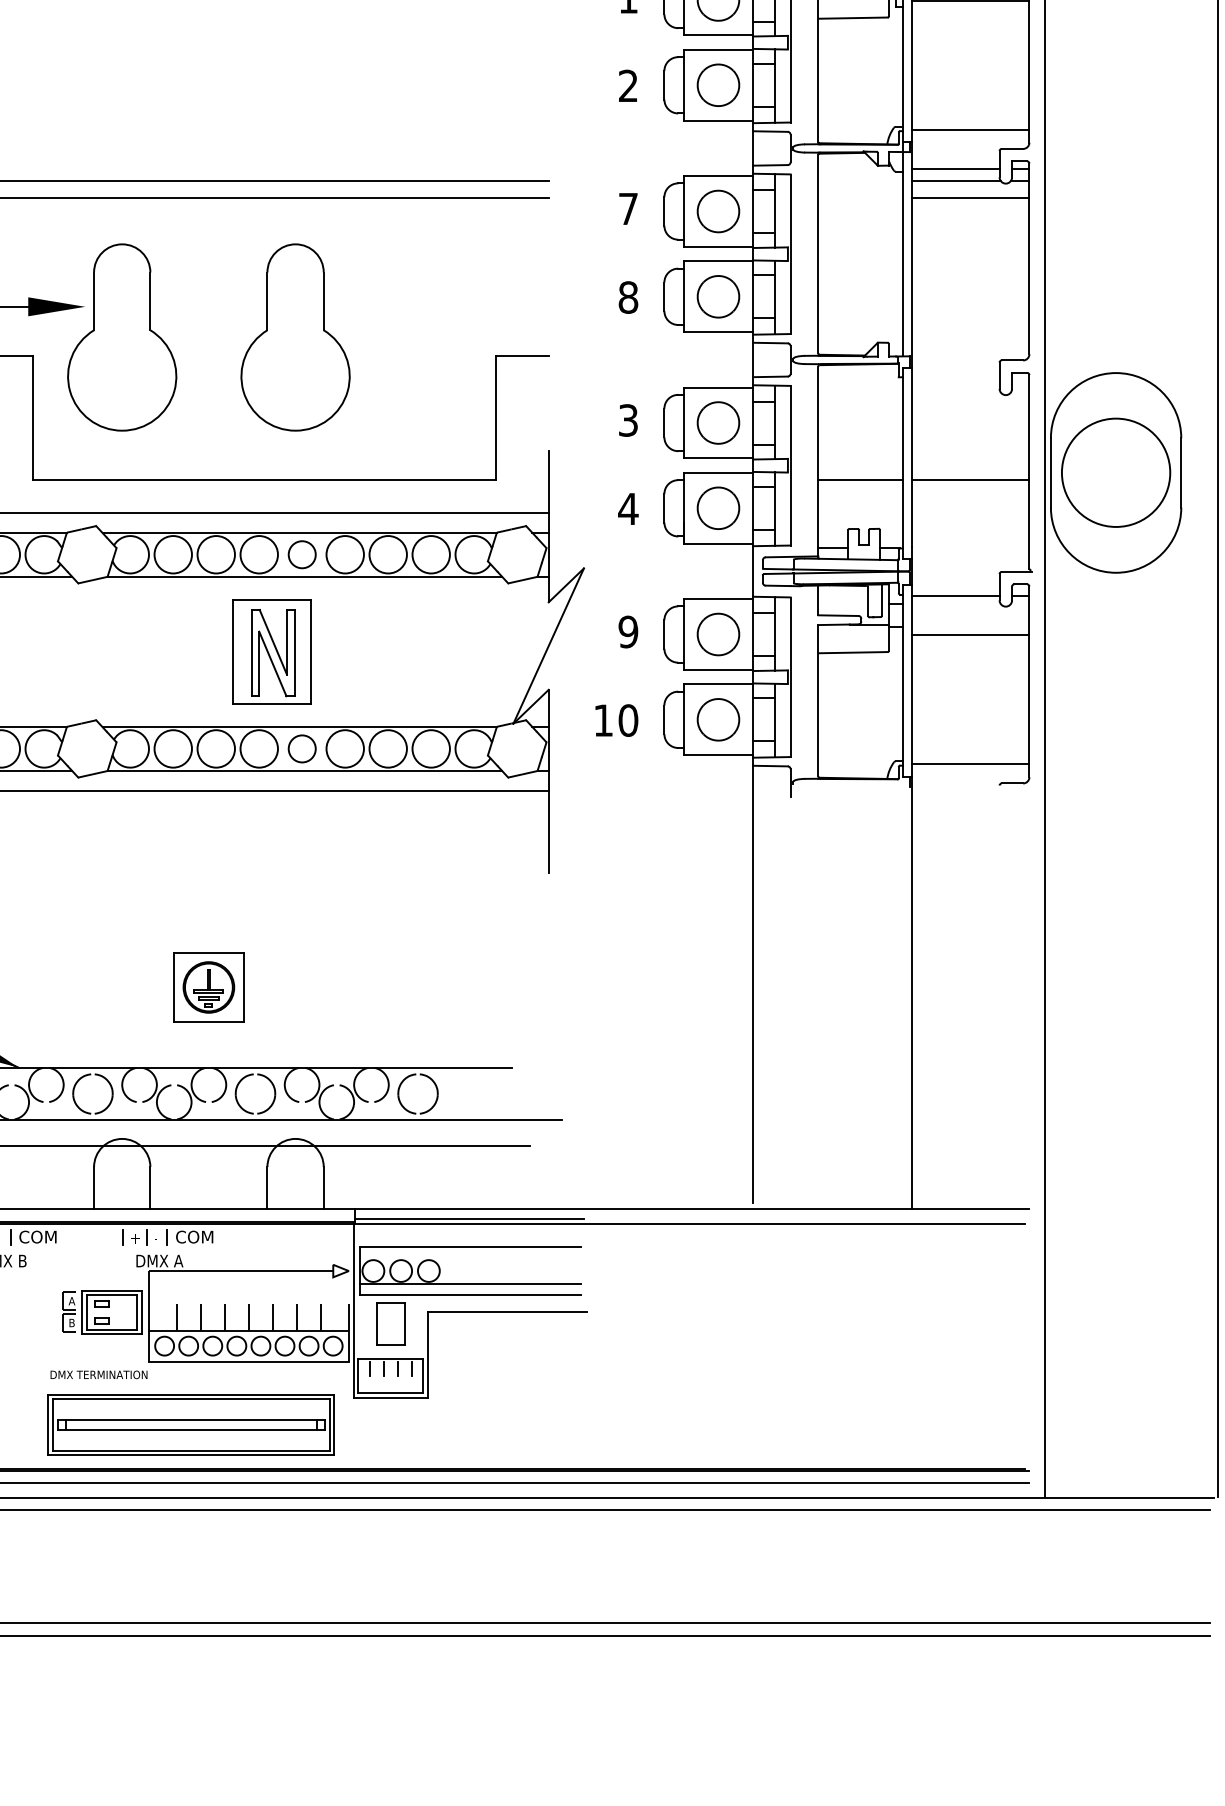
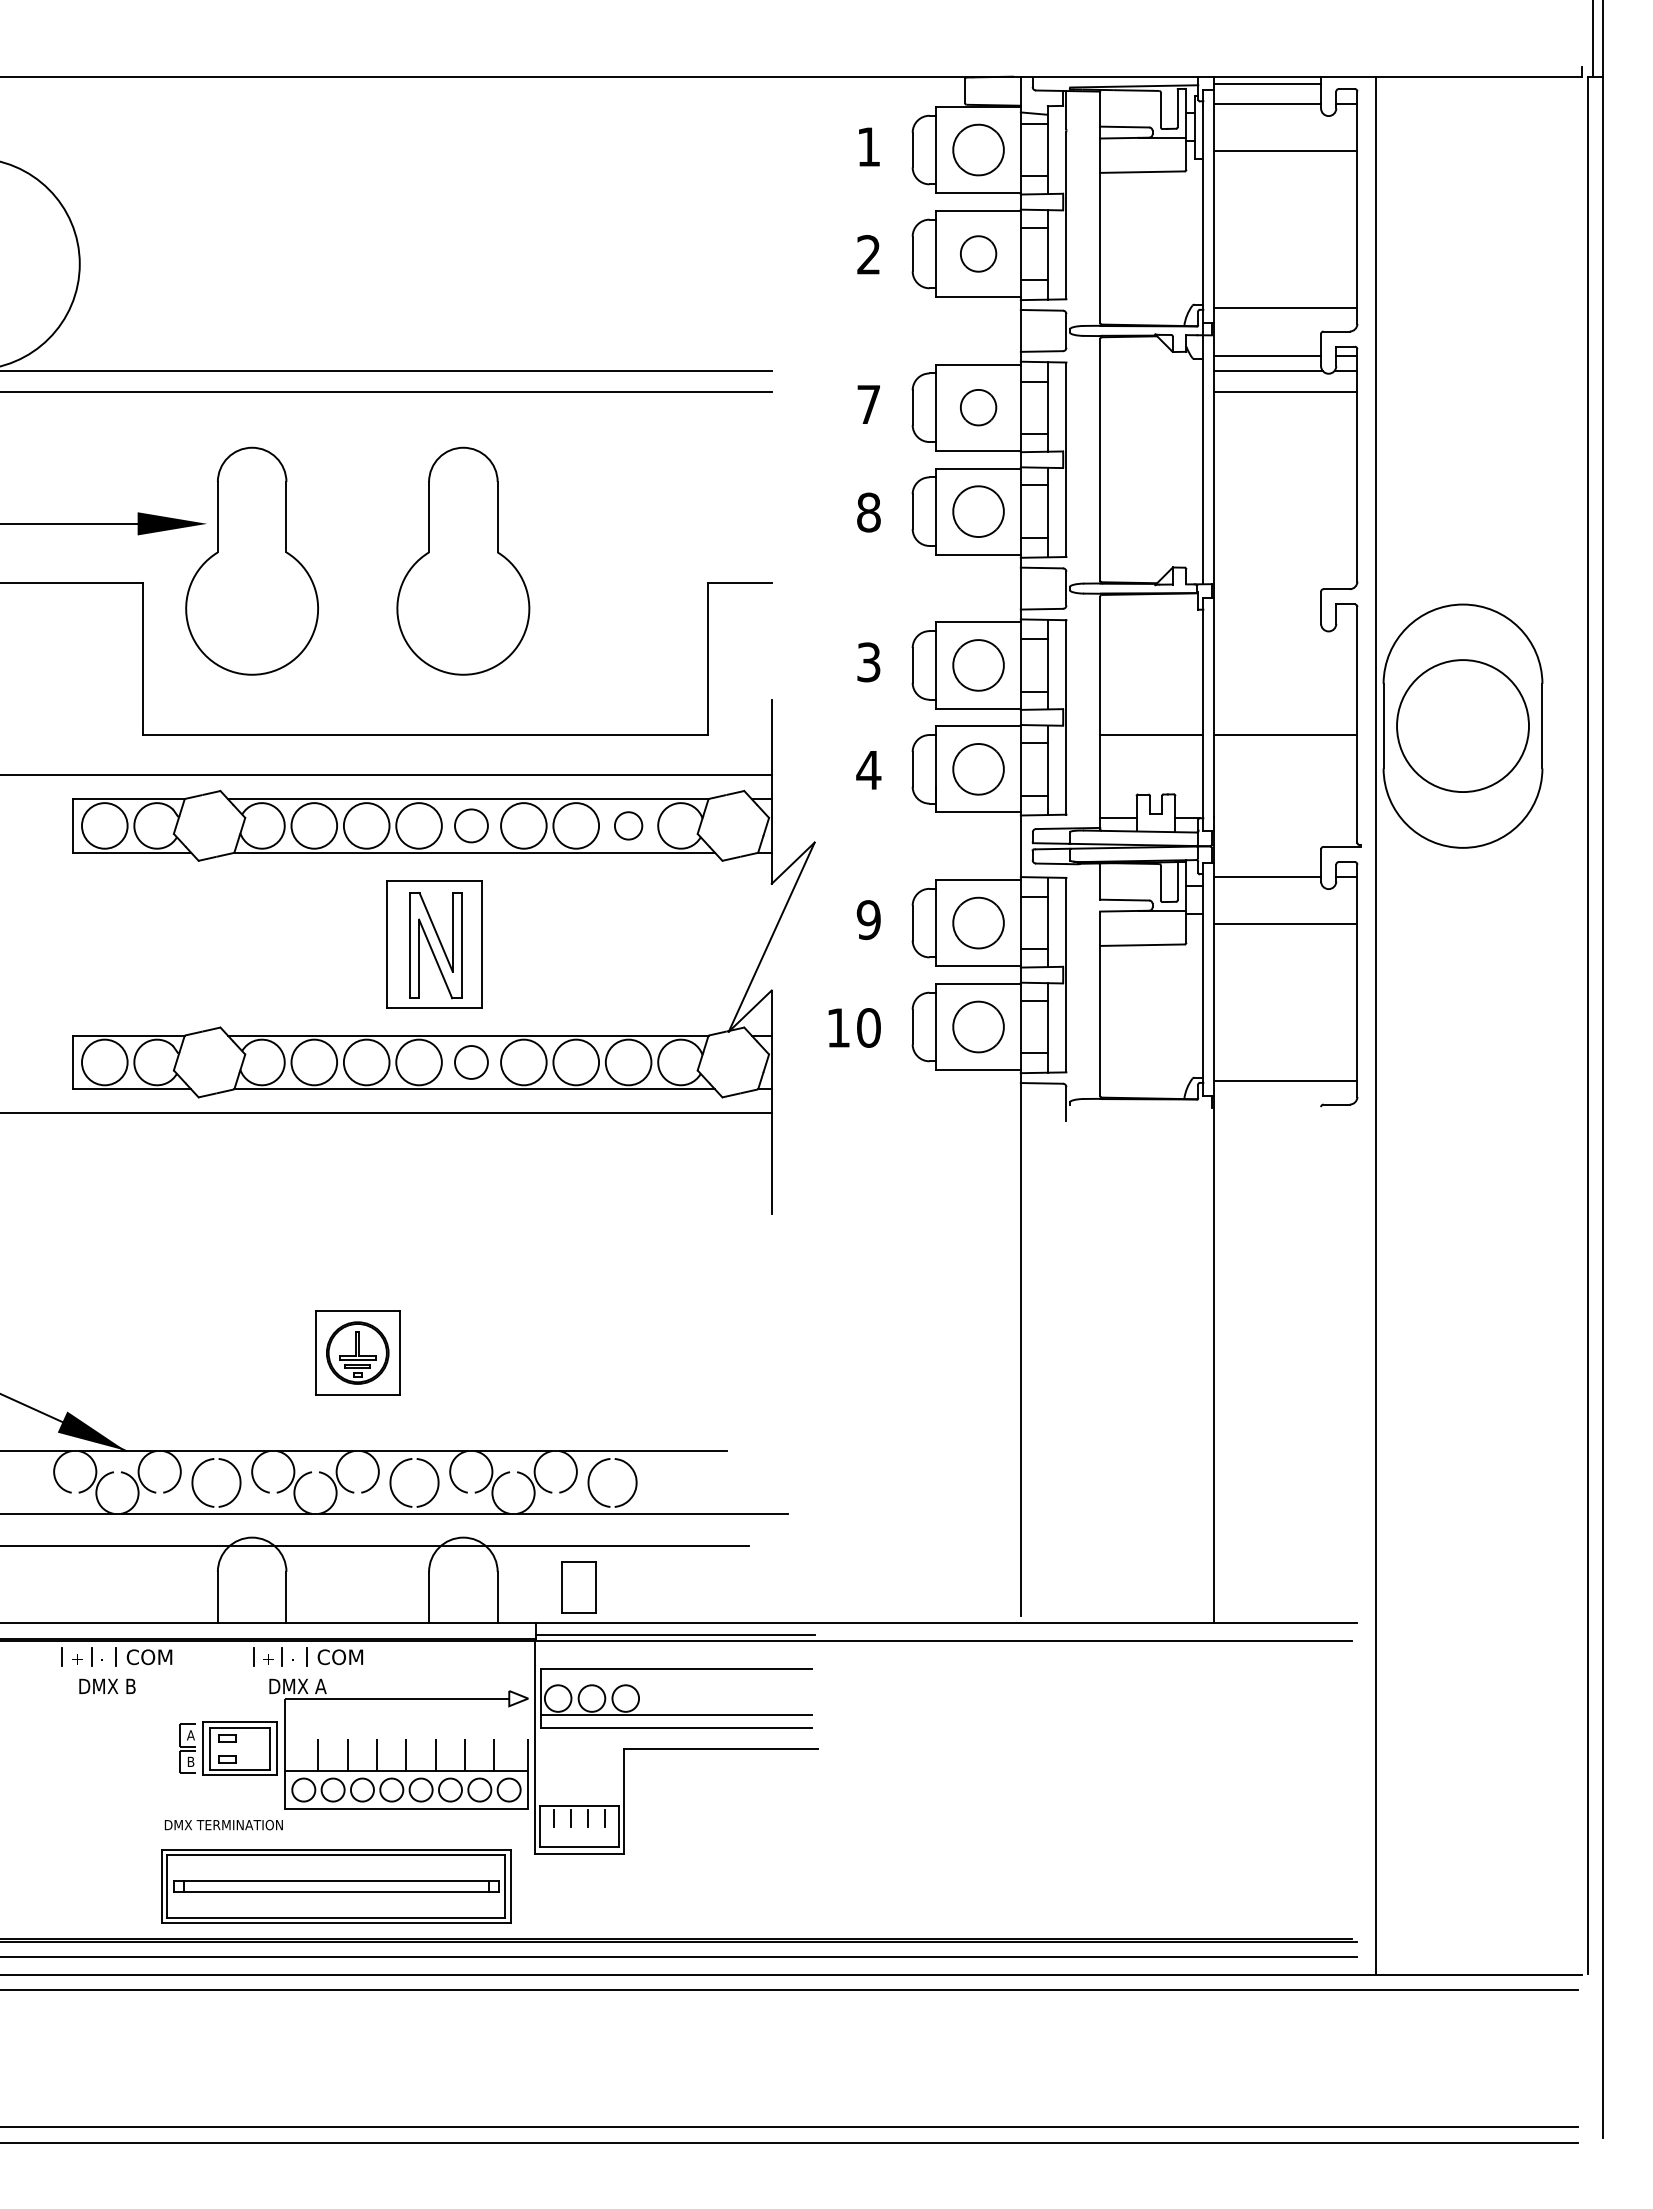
part: (718, 84) -> (978, 253), size x0.7
part: (718, 211) -> (978, 407), size x0.7
circle: (431, 554) -> (628, 825), size x0.6
part: (390, 1324) -> (578, 1587), moved

